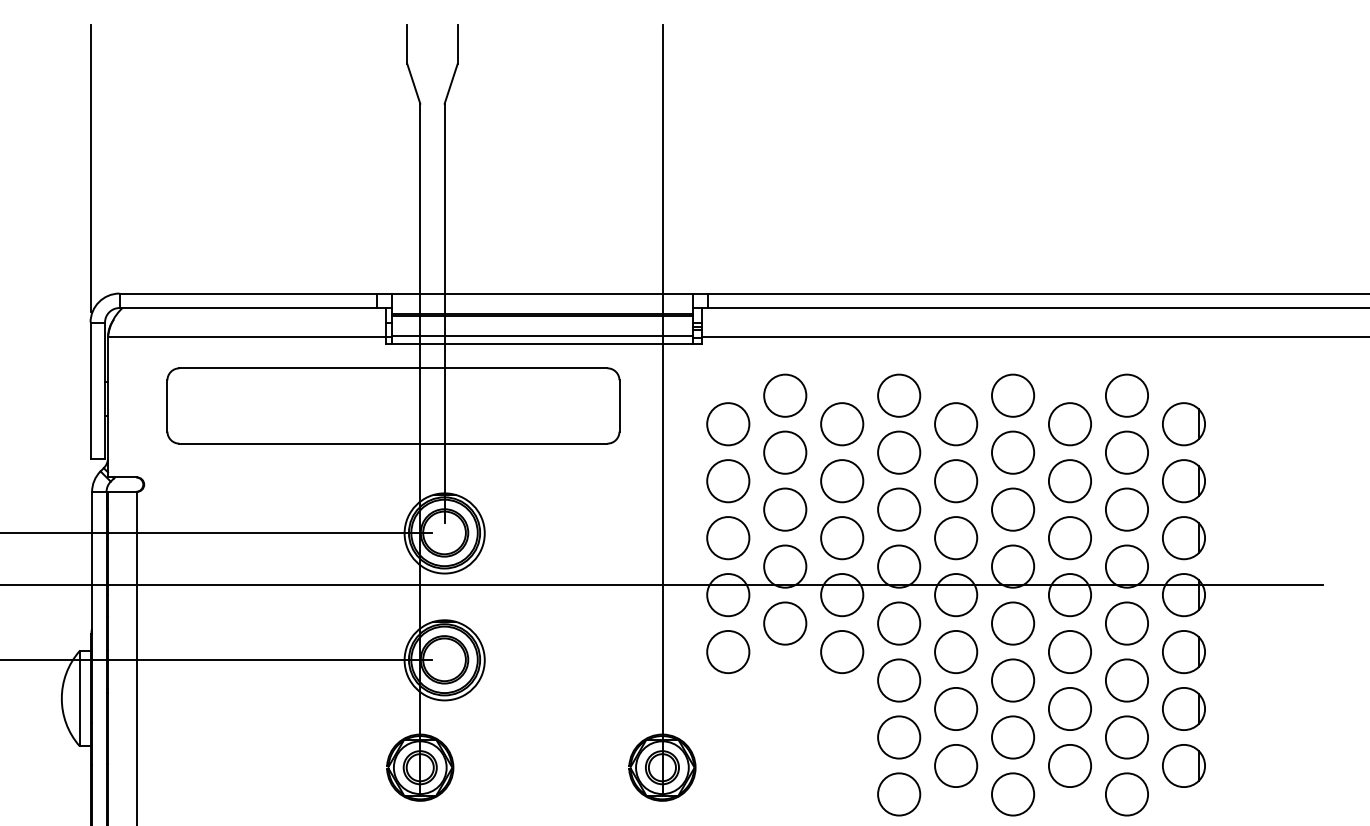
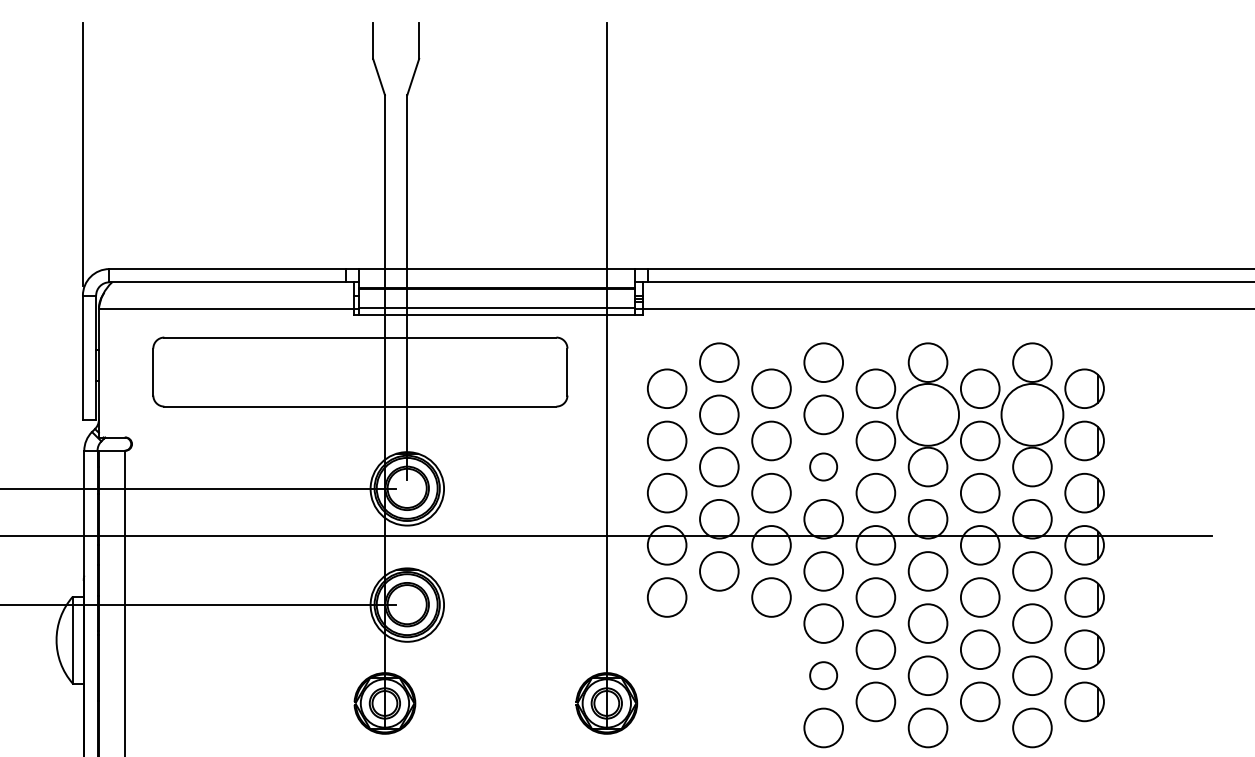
circle: (1012, 452) -> (927, 414), size x1.6
circle: (1127, 452) -> (1032, 414), size x1.6
circle: (898, 509) -> (823, 466), size x0.7
circle: (898, 737) -> (823, 675), size x0.7

